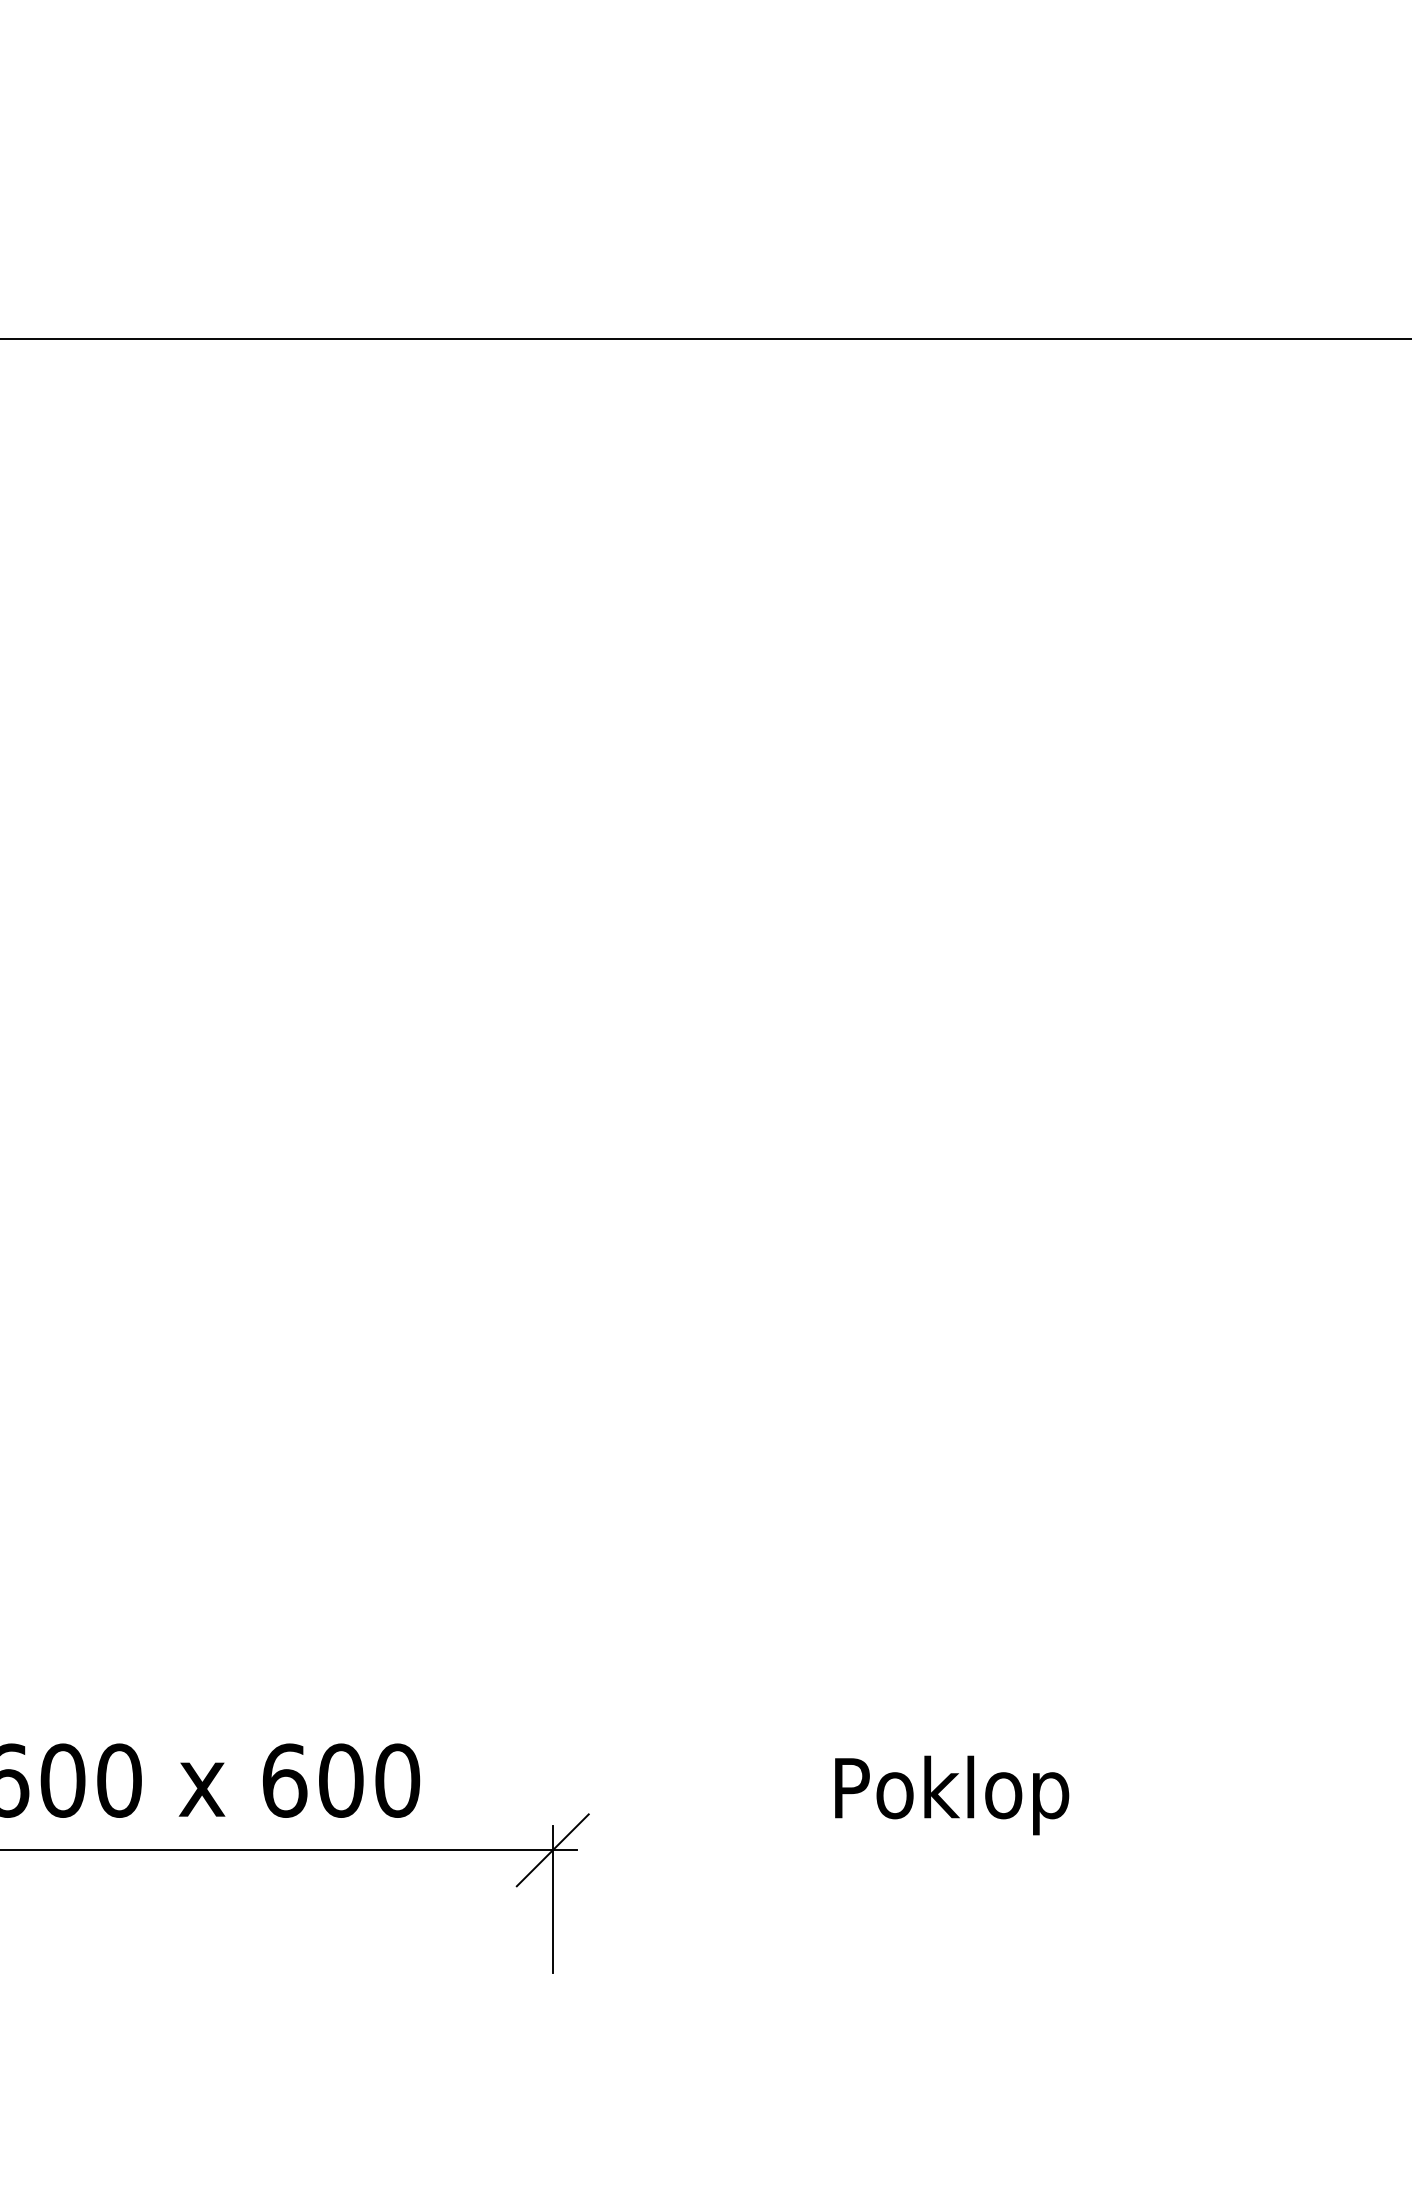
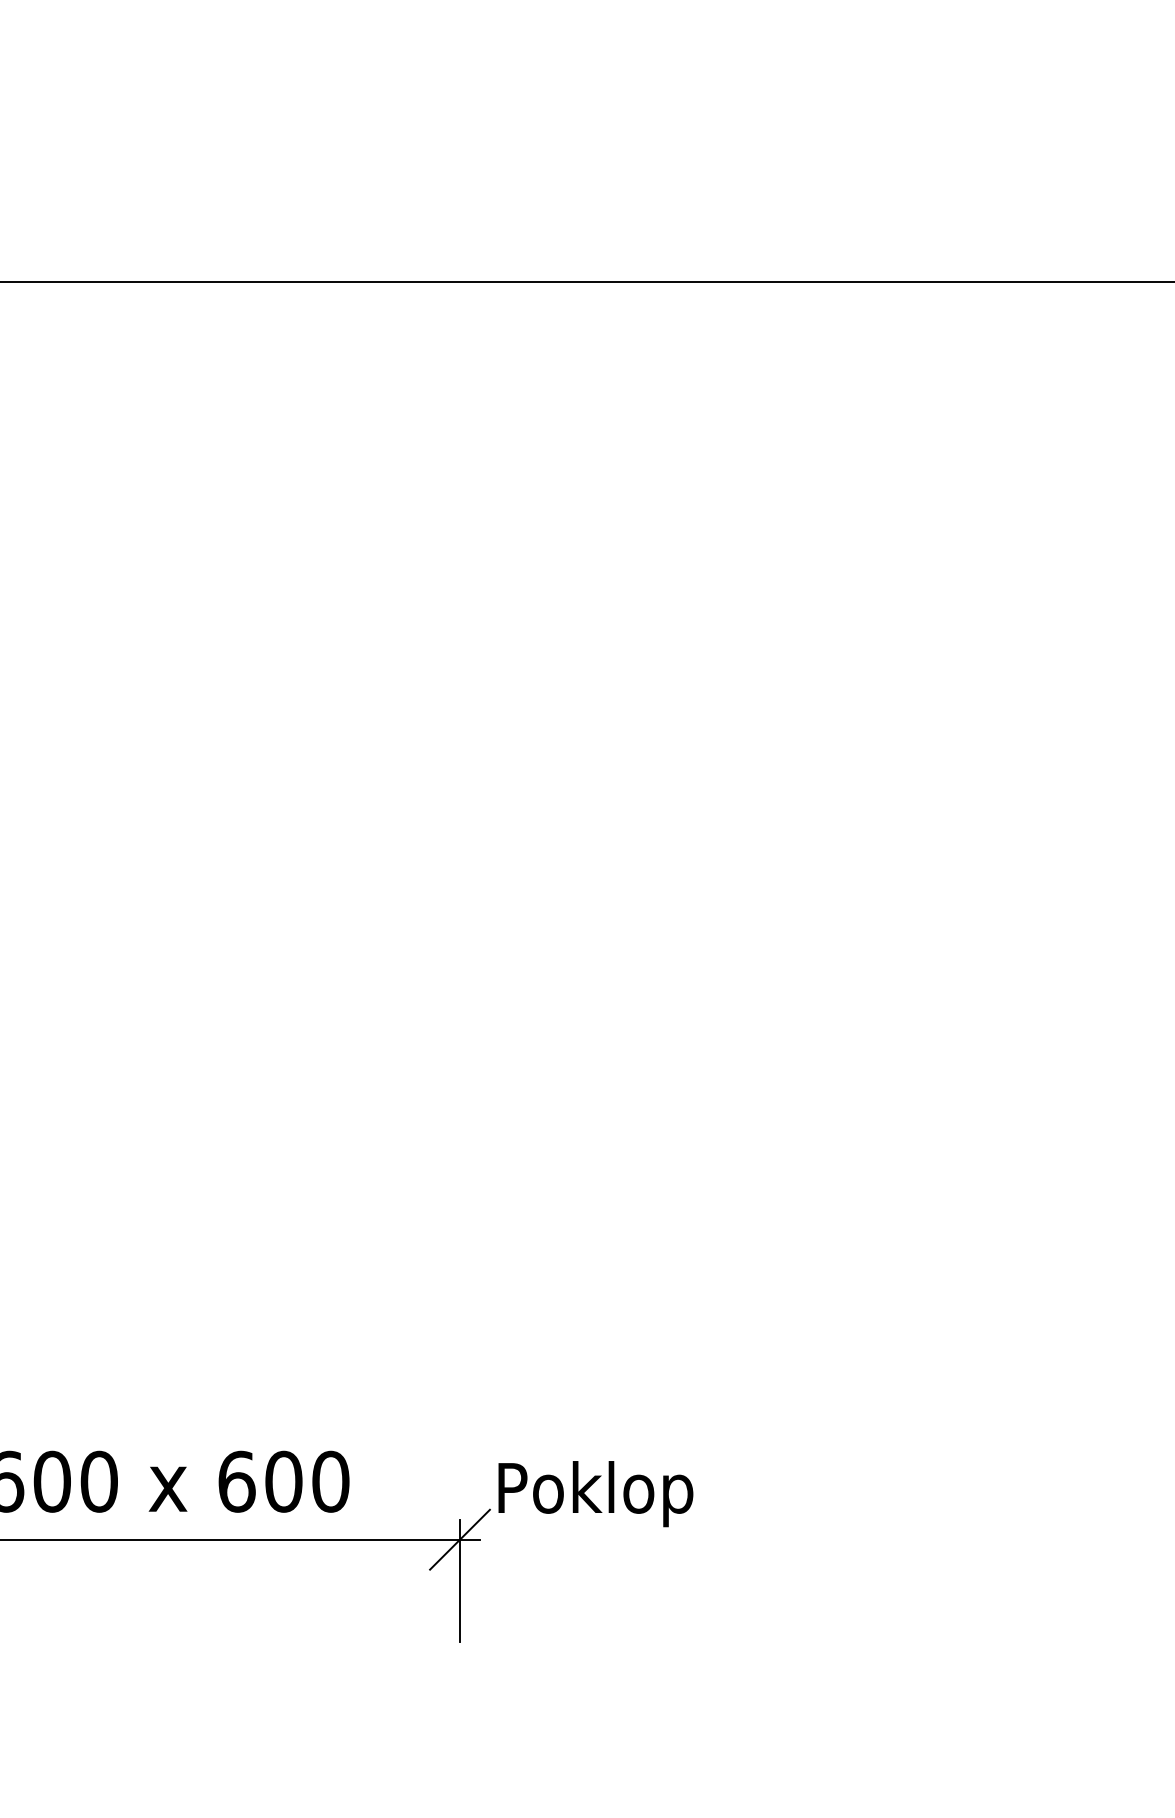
text: (952, 1795) -> (596, 1494), moved

